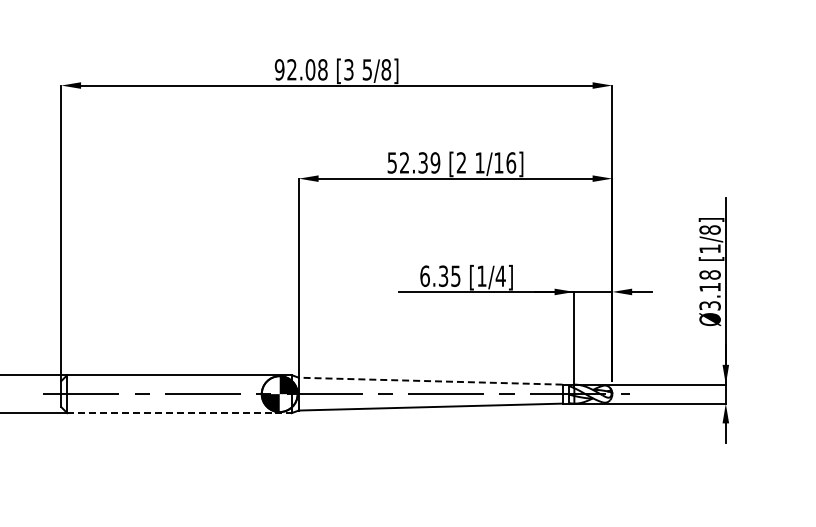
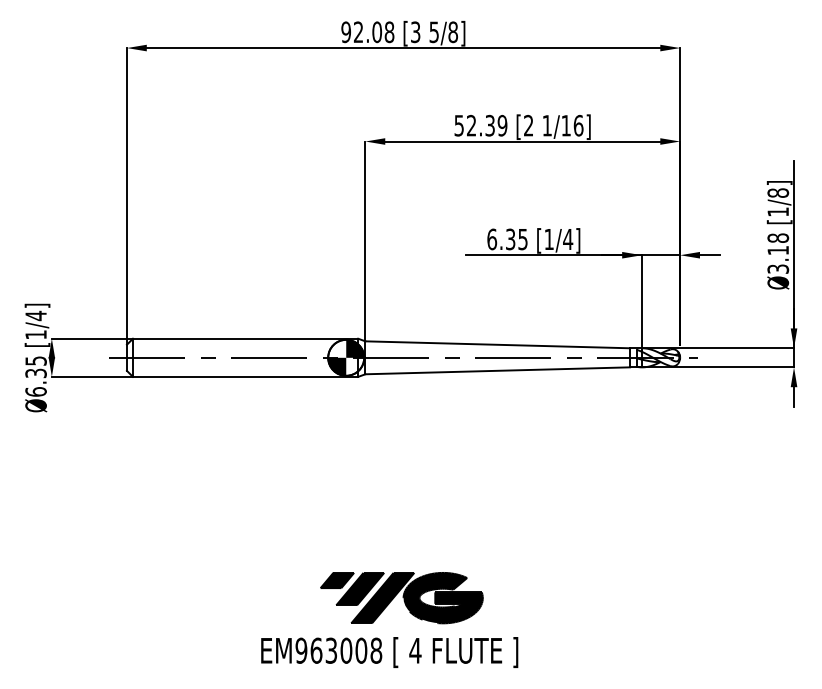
line: (430, 380) -> (497, 344), dashed -> solid
line: (179, 412) -> (245, 376), dashed -> solid

